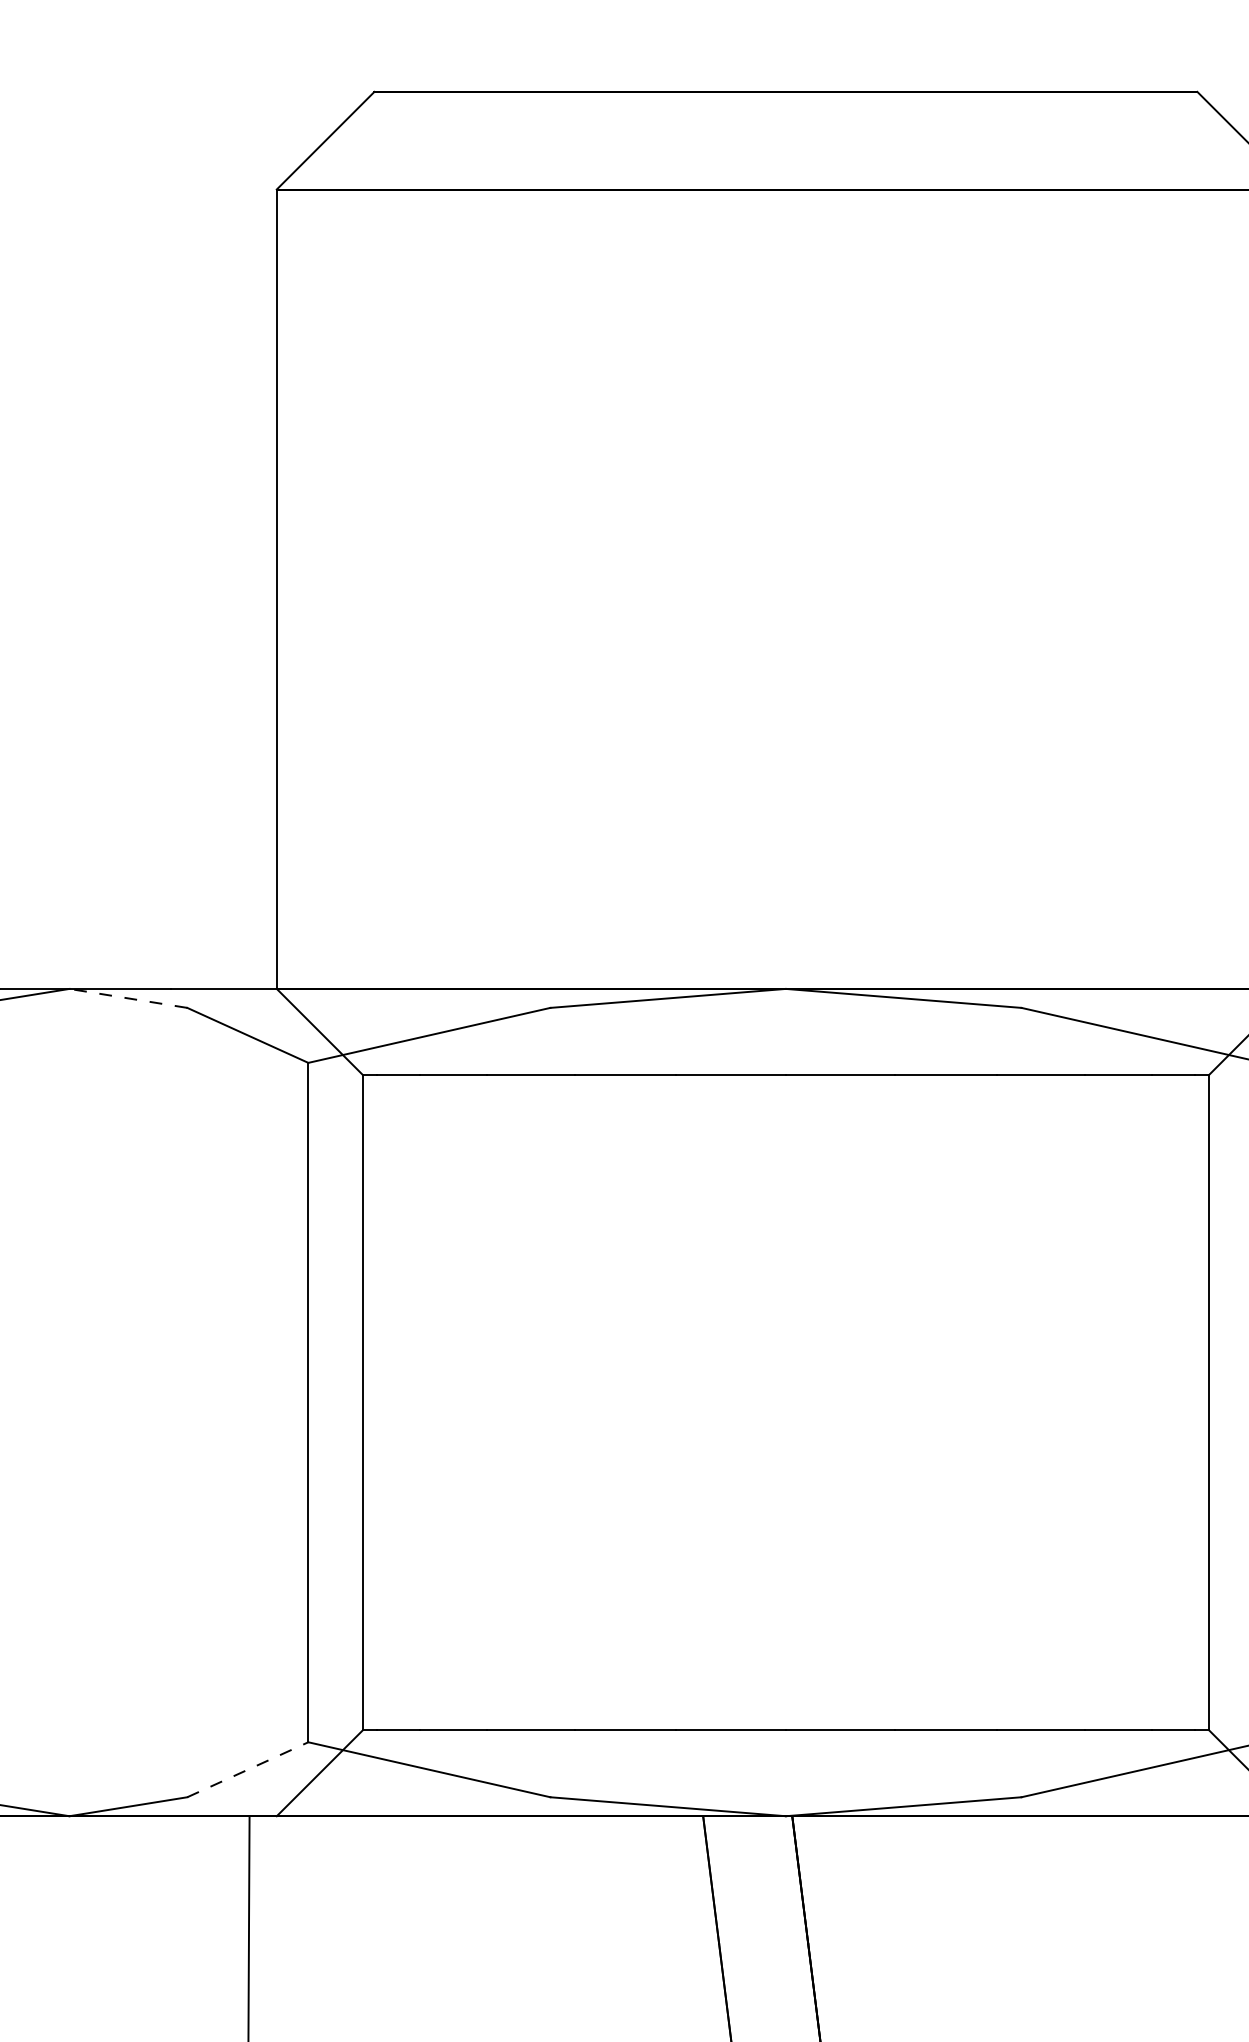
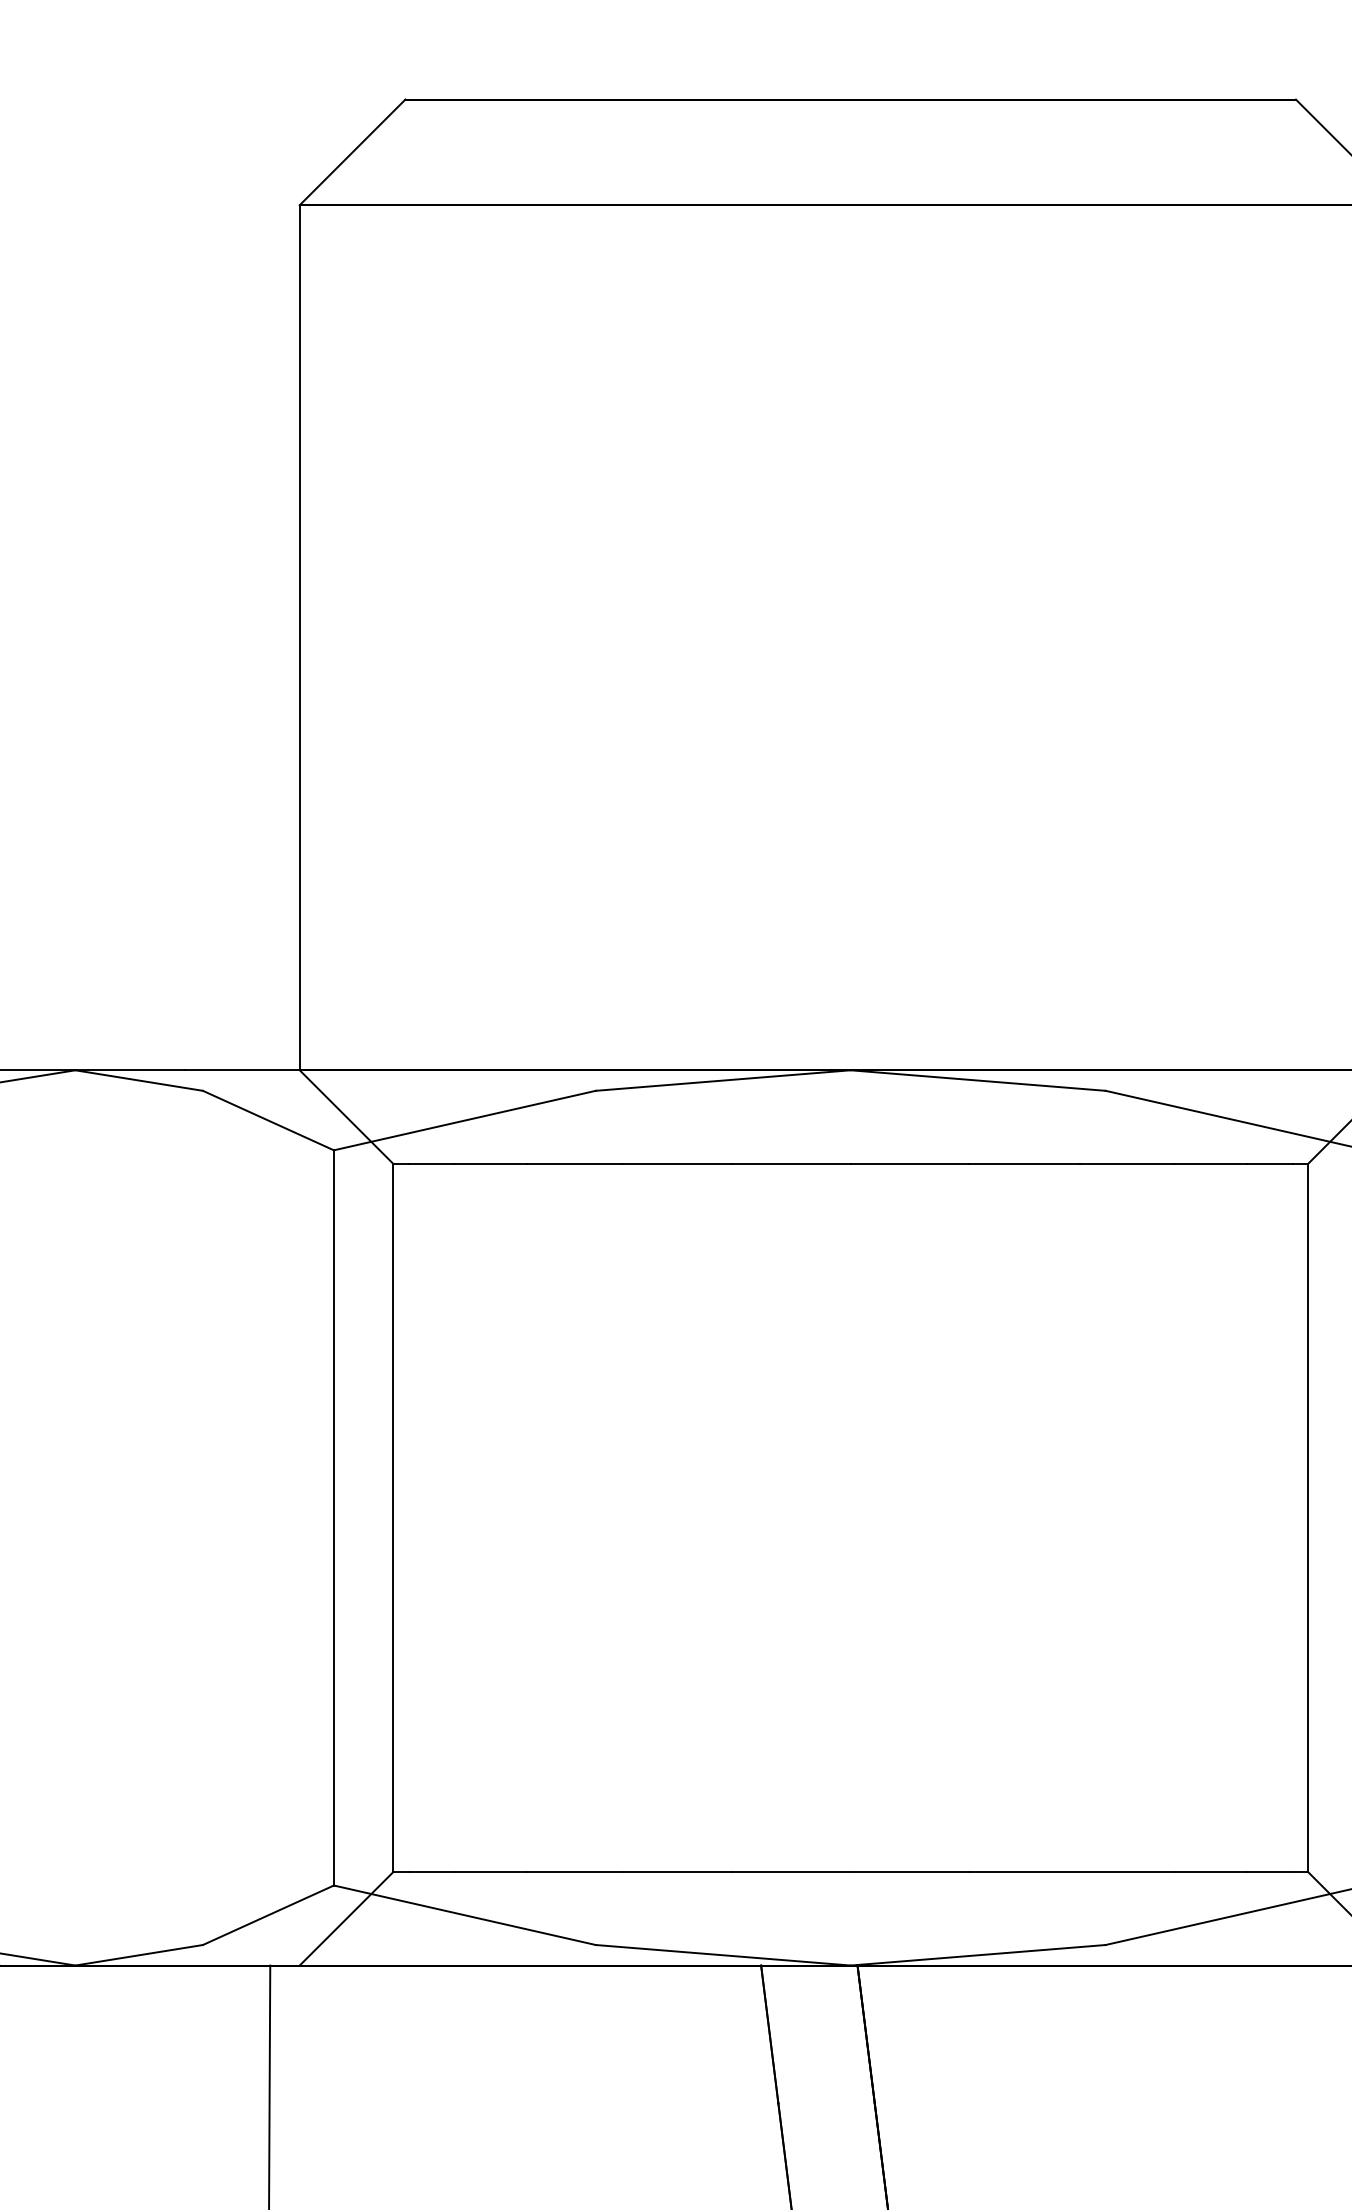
line: (128, 998) -> (139, 1080), dashed -> solid
line: (247, 1769) -> (268, 1915), dashed -> solid

